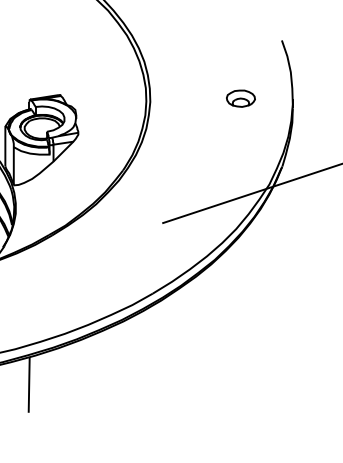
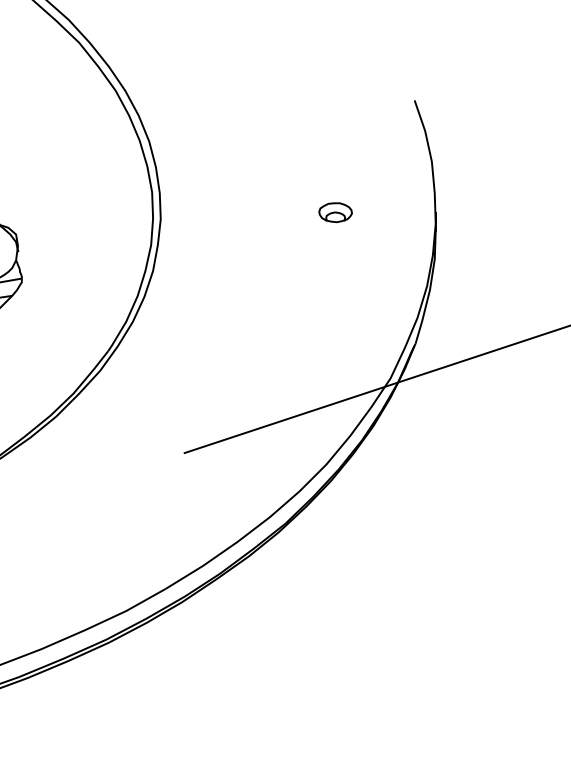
part: (240, 98) -> (334, 212), size x0.6

